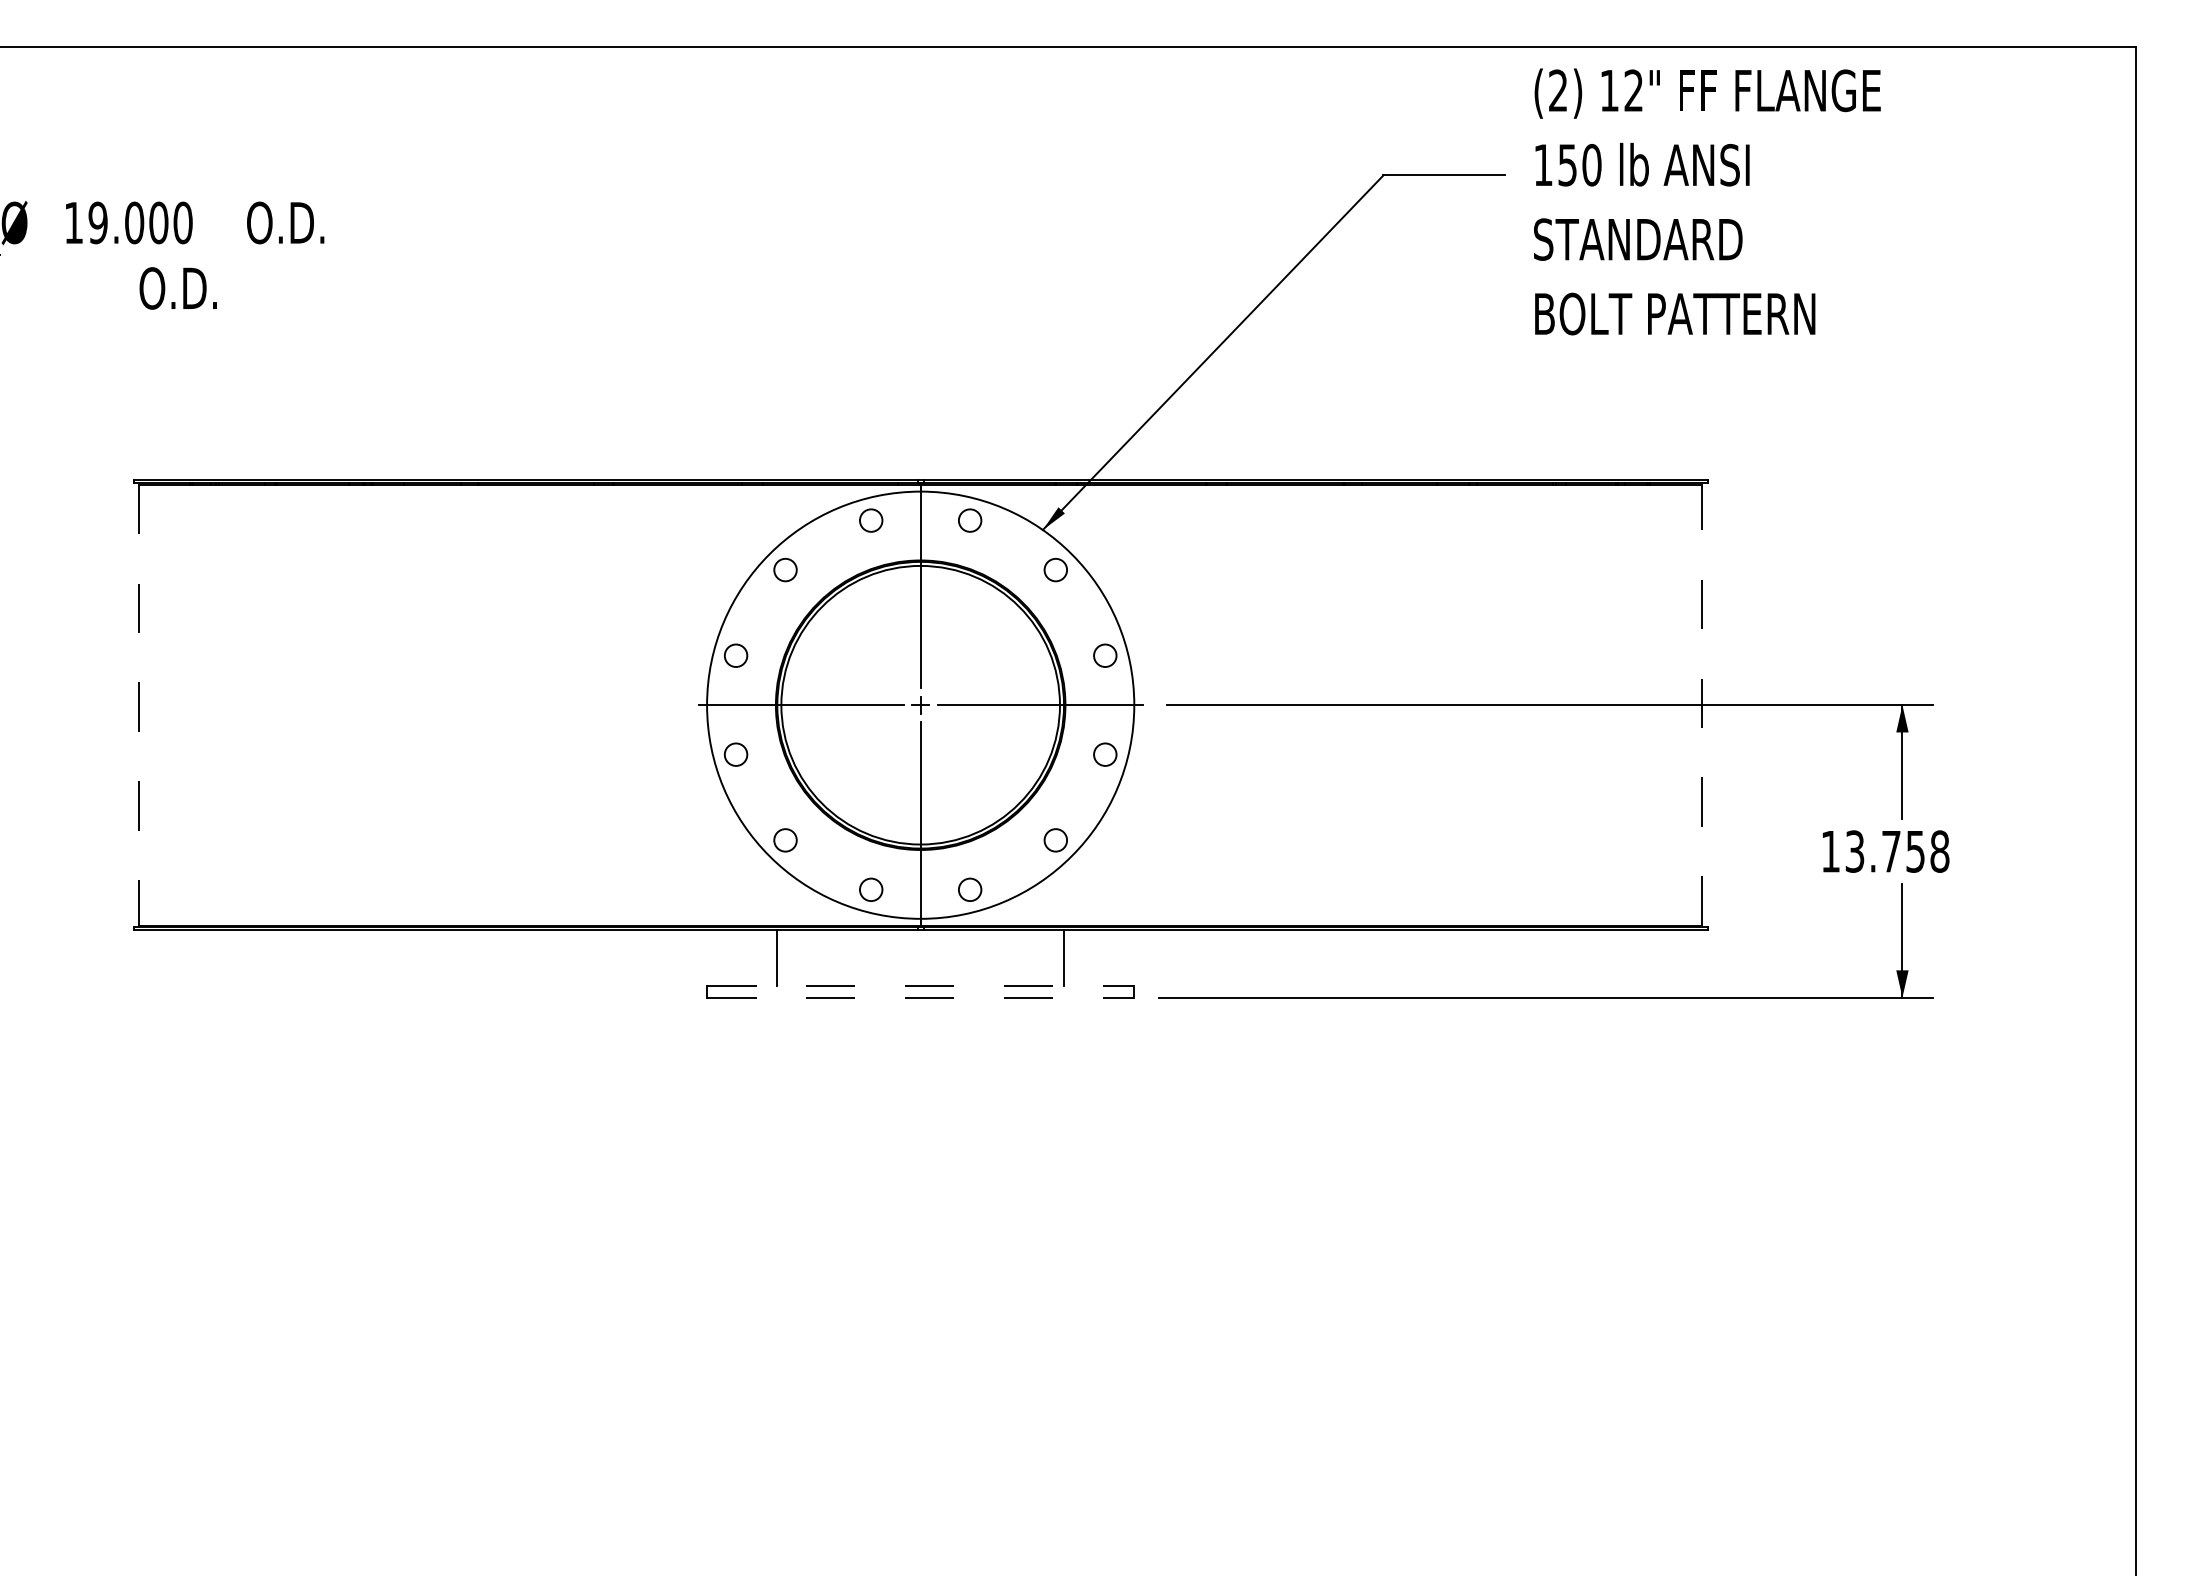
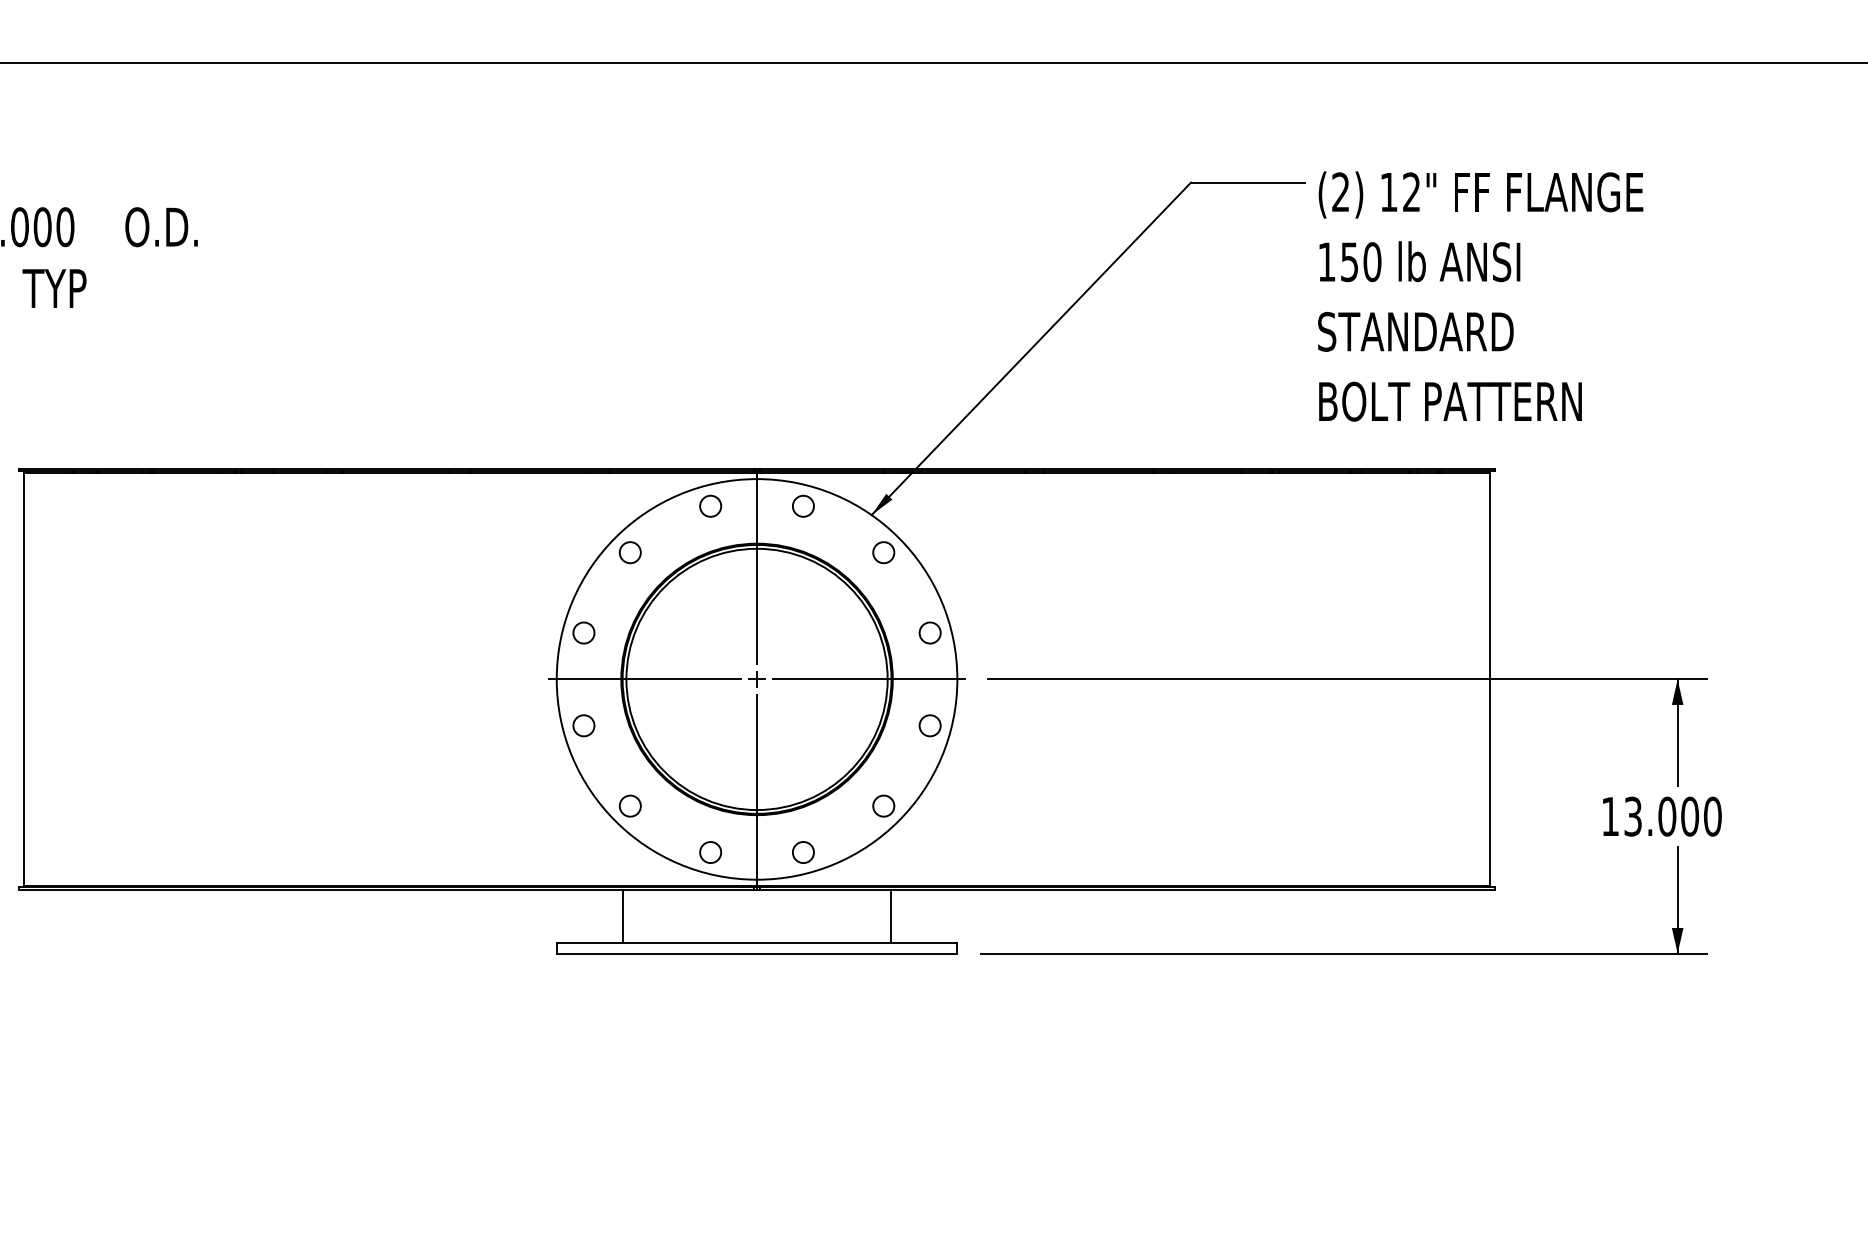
text: (1707, 201) -> (1480, 296), moved
text: (176, 288) -> (59, 288), O.D. -> TYP
line: (139, 705) -> (24, 679), dashed -> solid
line: (1702, 705) -> (1490, 679), dashed -> solid
text: (1915, 851) -> (1689, 816), 13.758 -> 13.000
line: (920, 986) -> (756, 943), dashed -> solid
line: (920, 997) -> (756, 953), dashed -> solid

